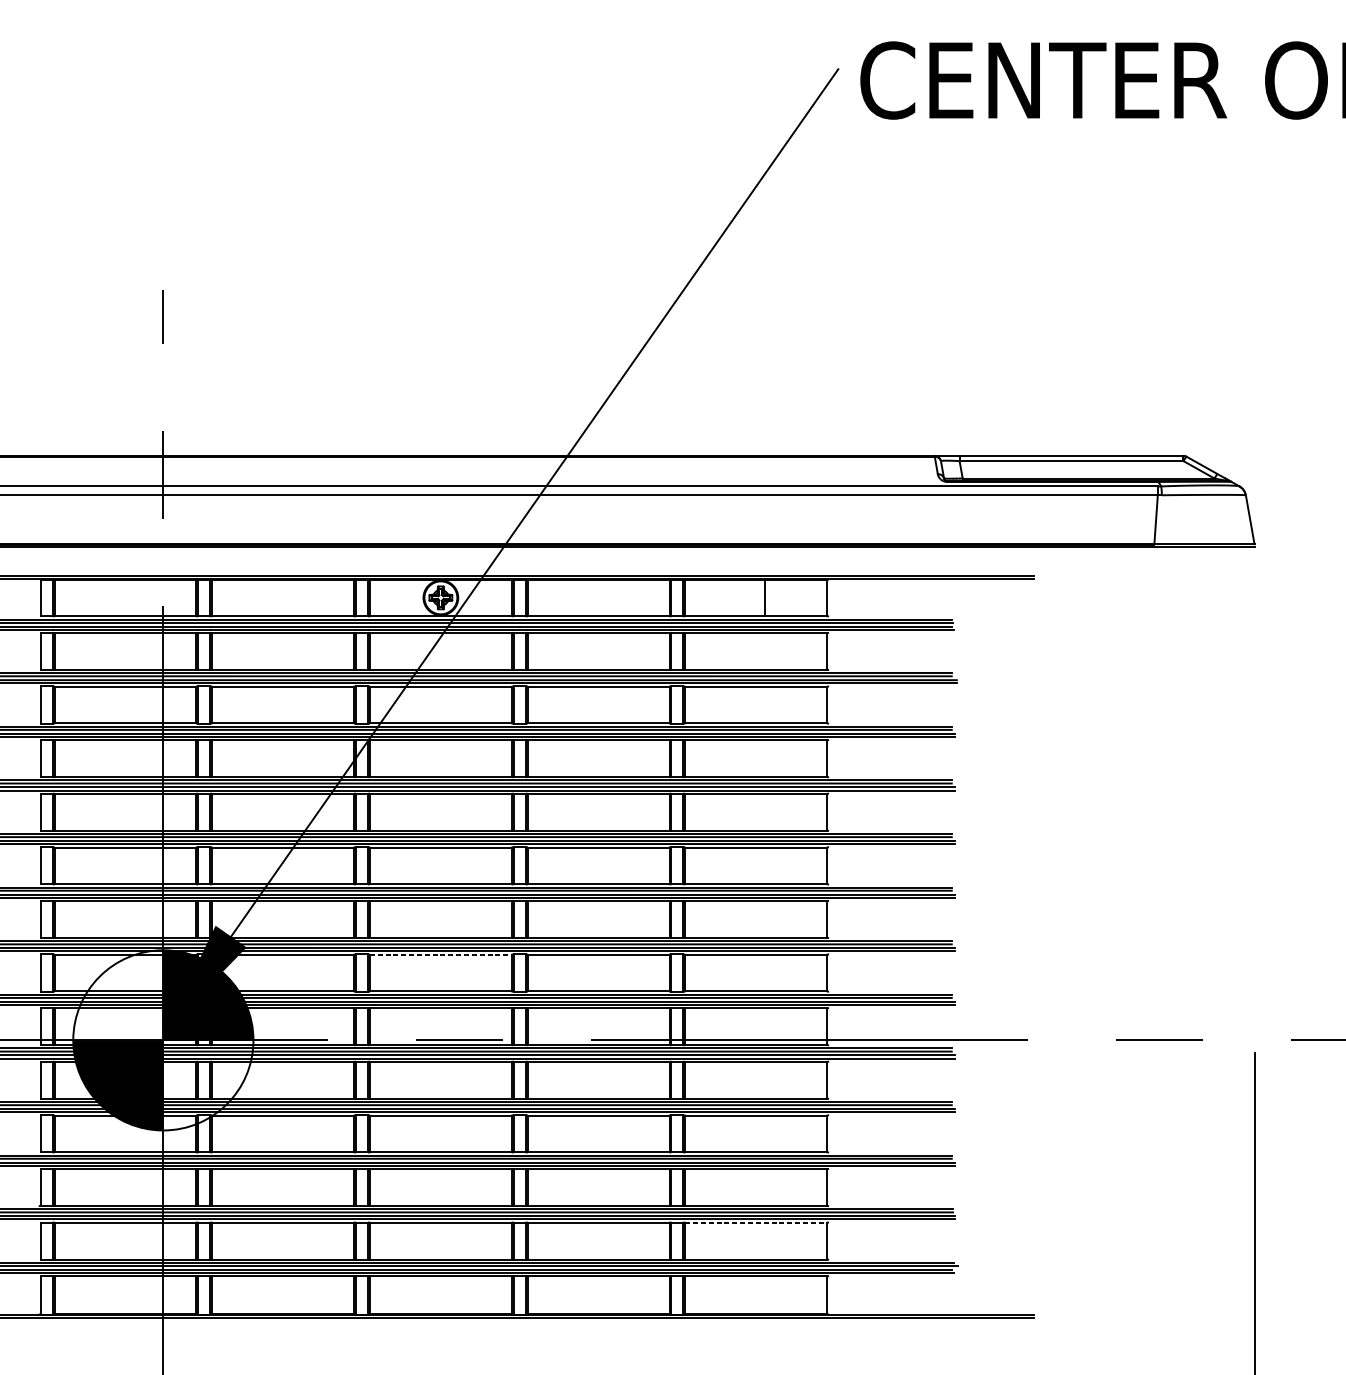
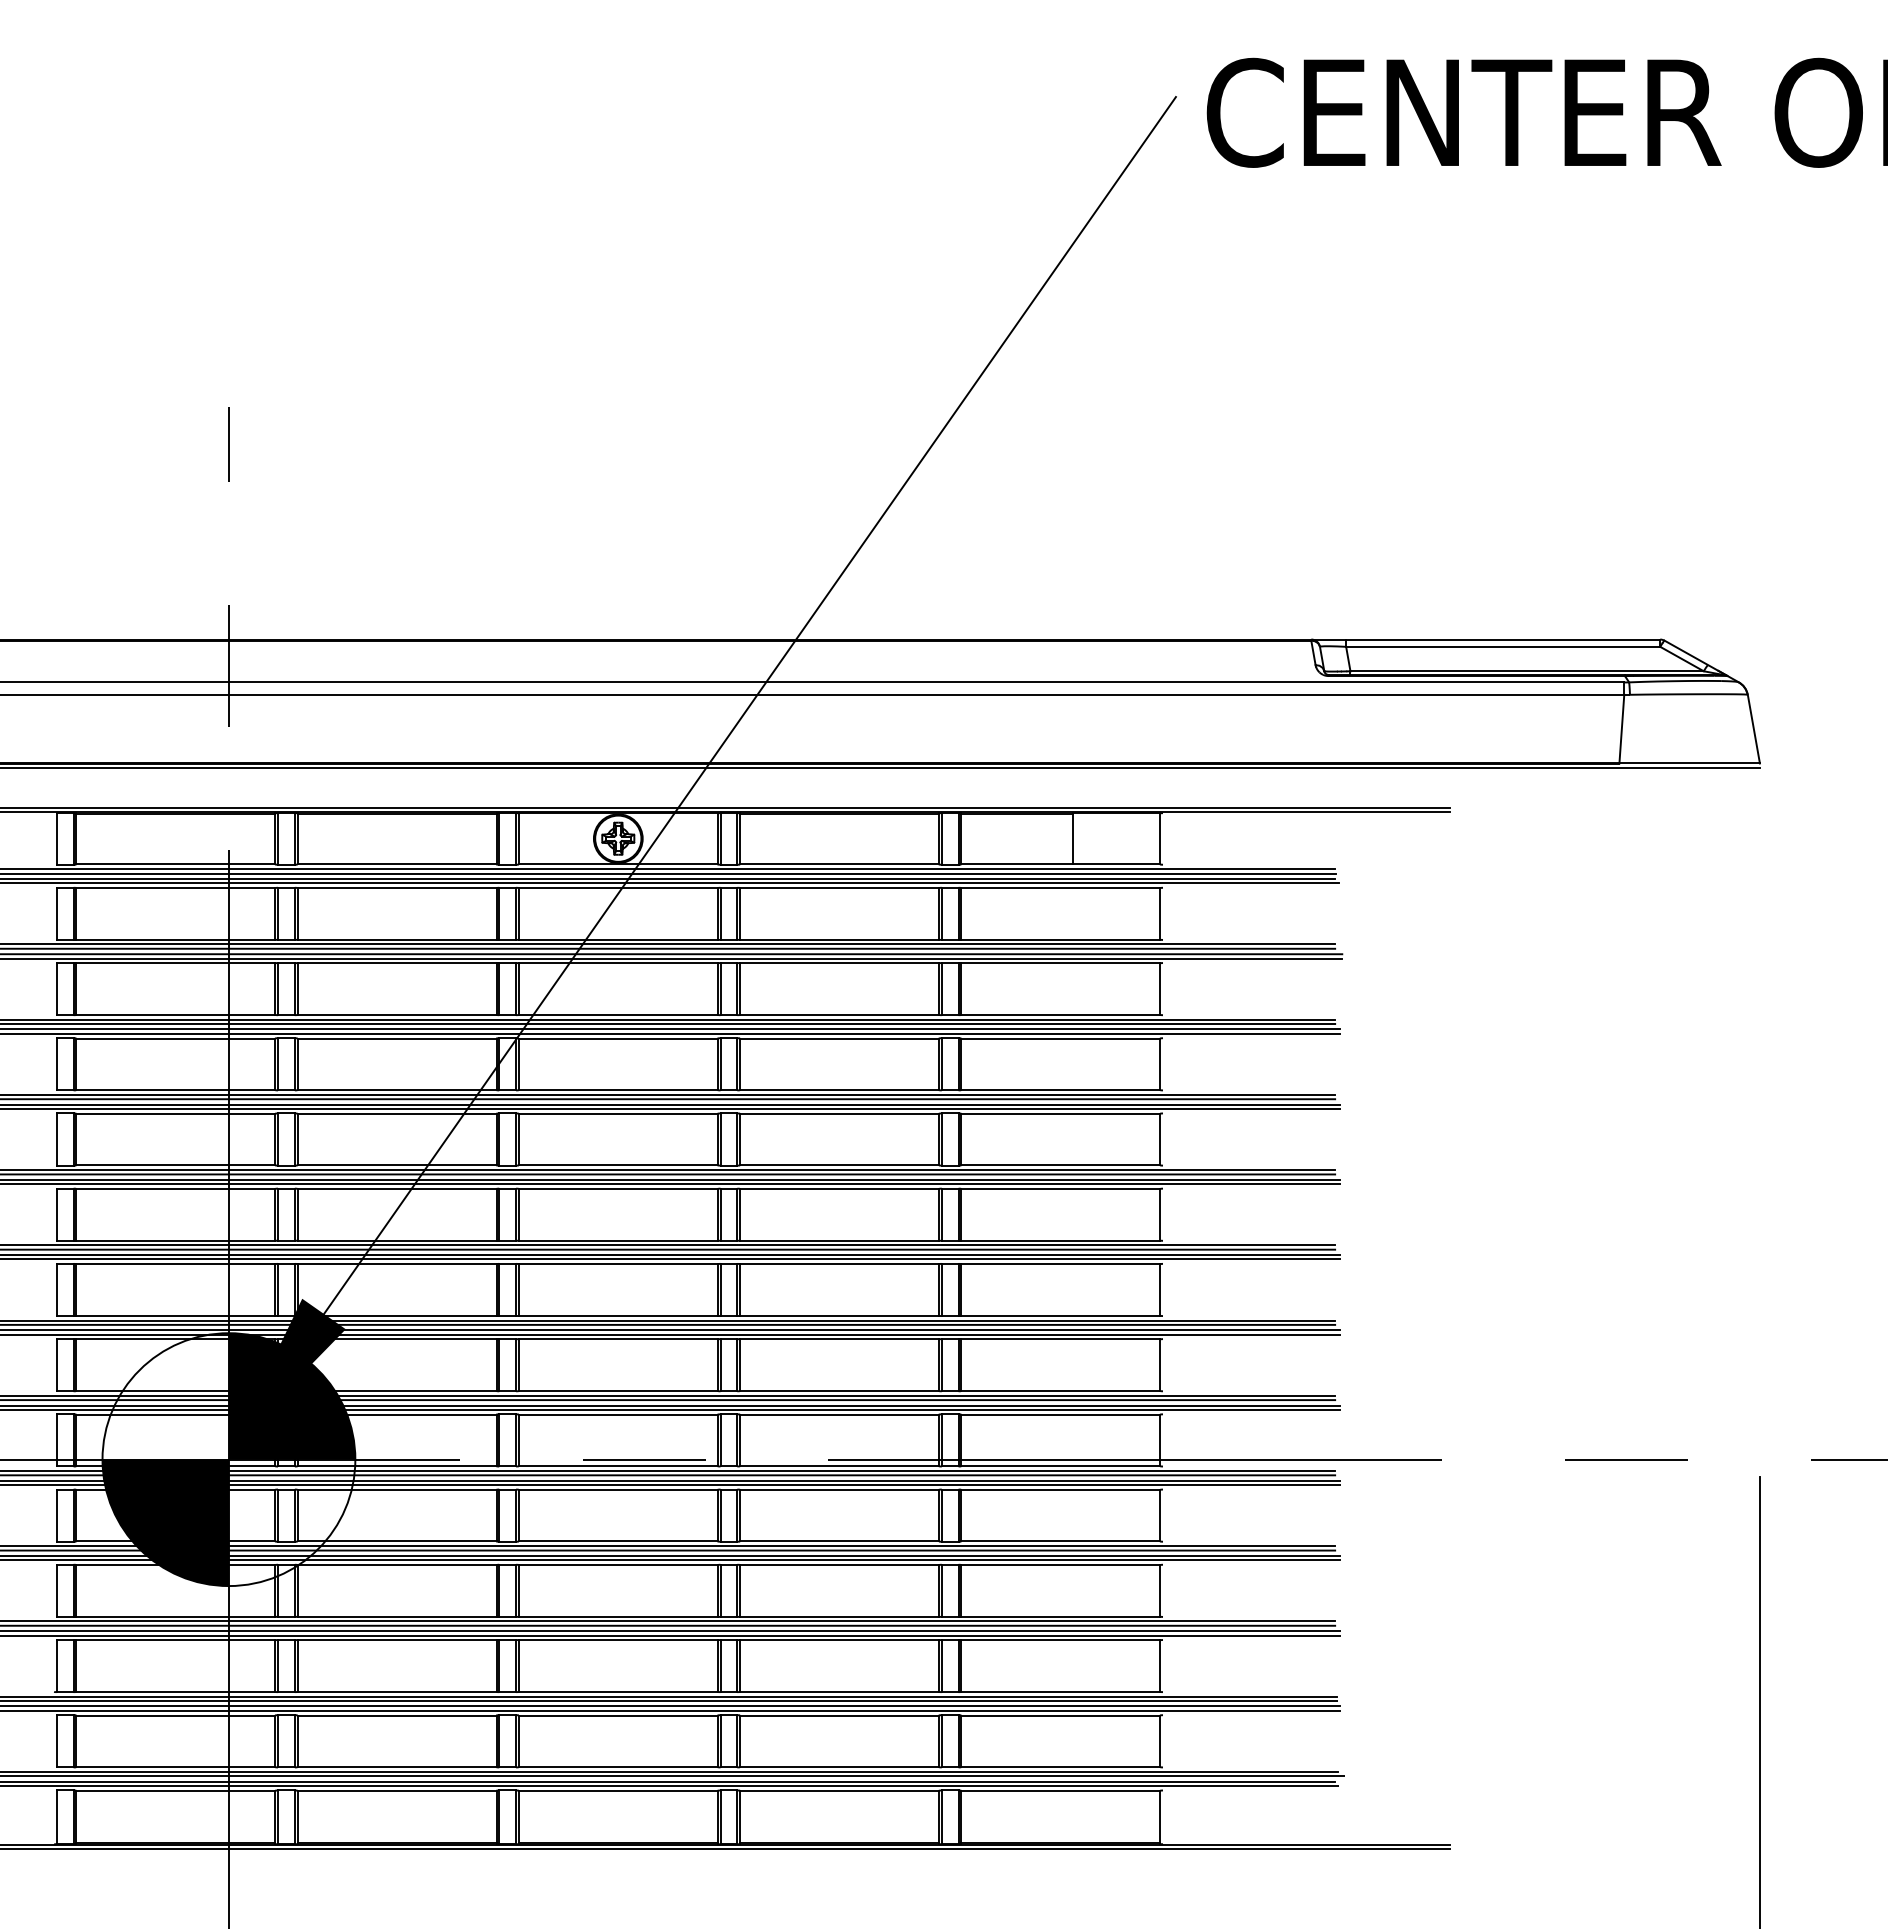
line: (441, 954) -> (618, 1339), dashed -> solid
line: (756, 1222) -> (1060, 1715), dashed -> solid

